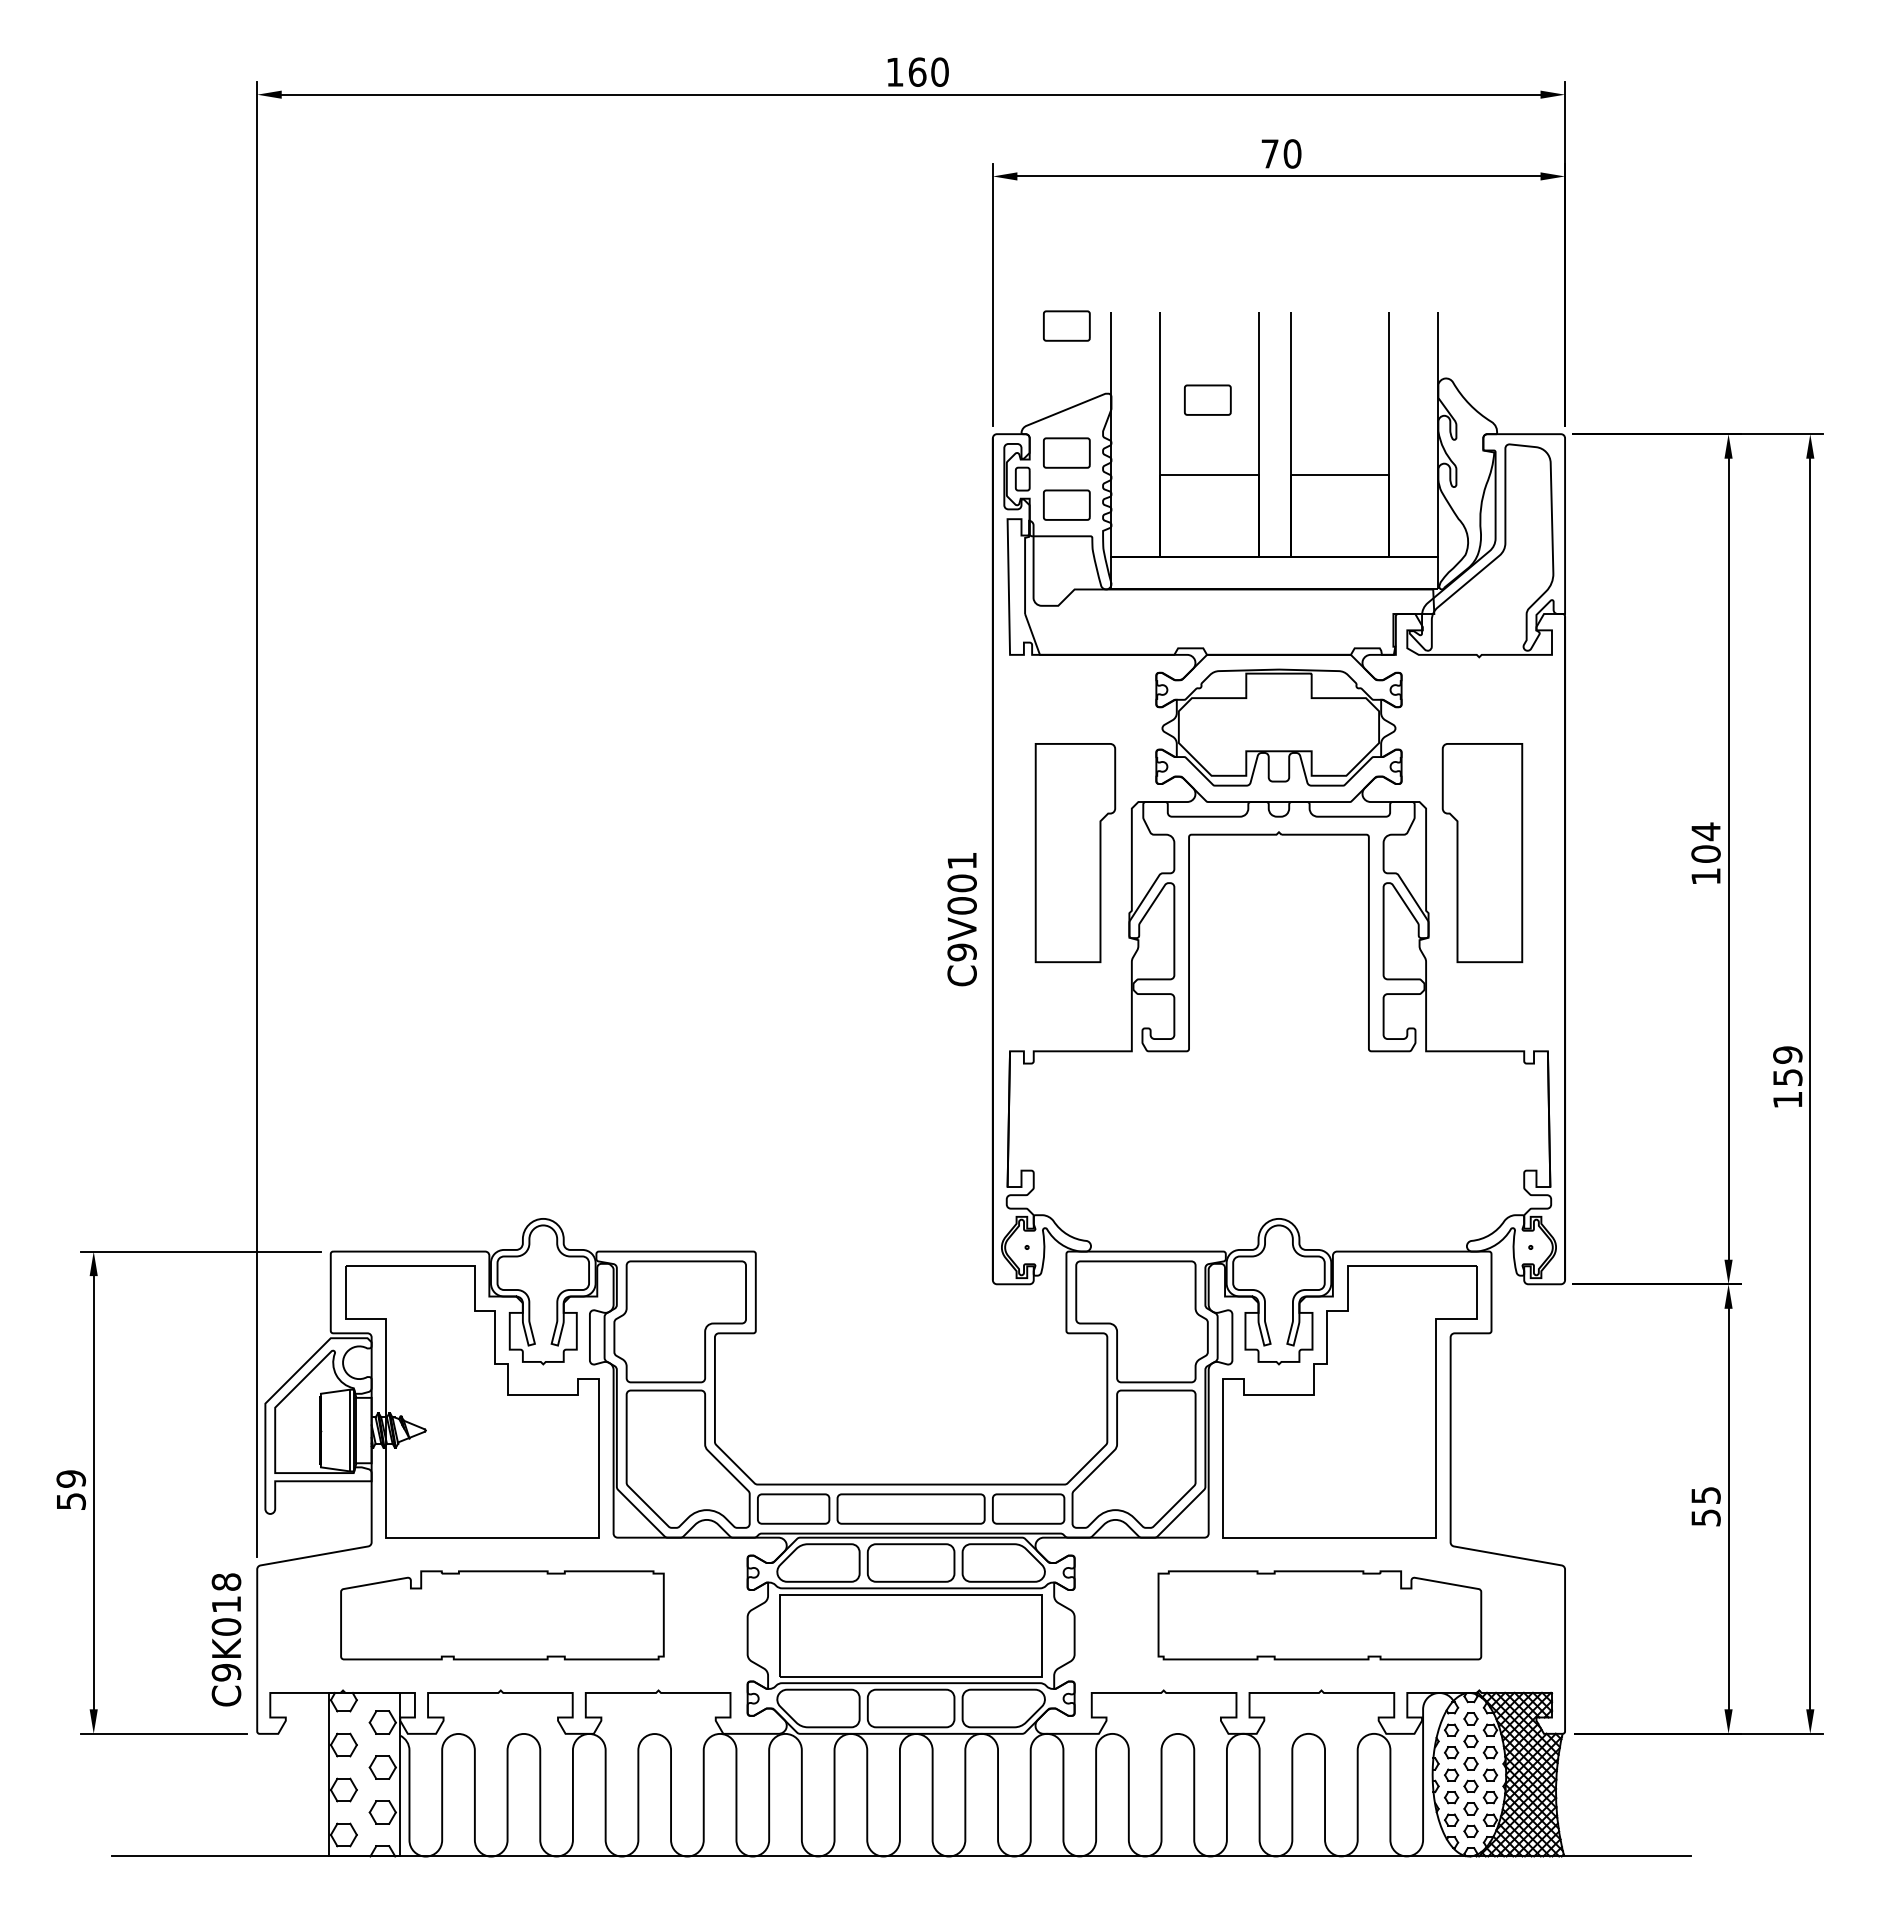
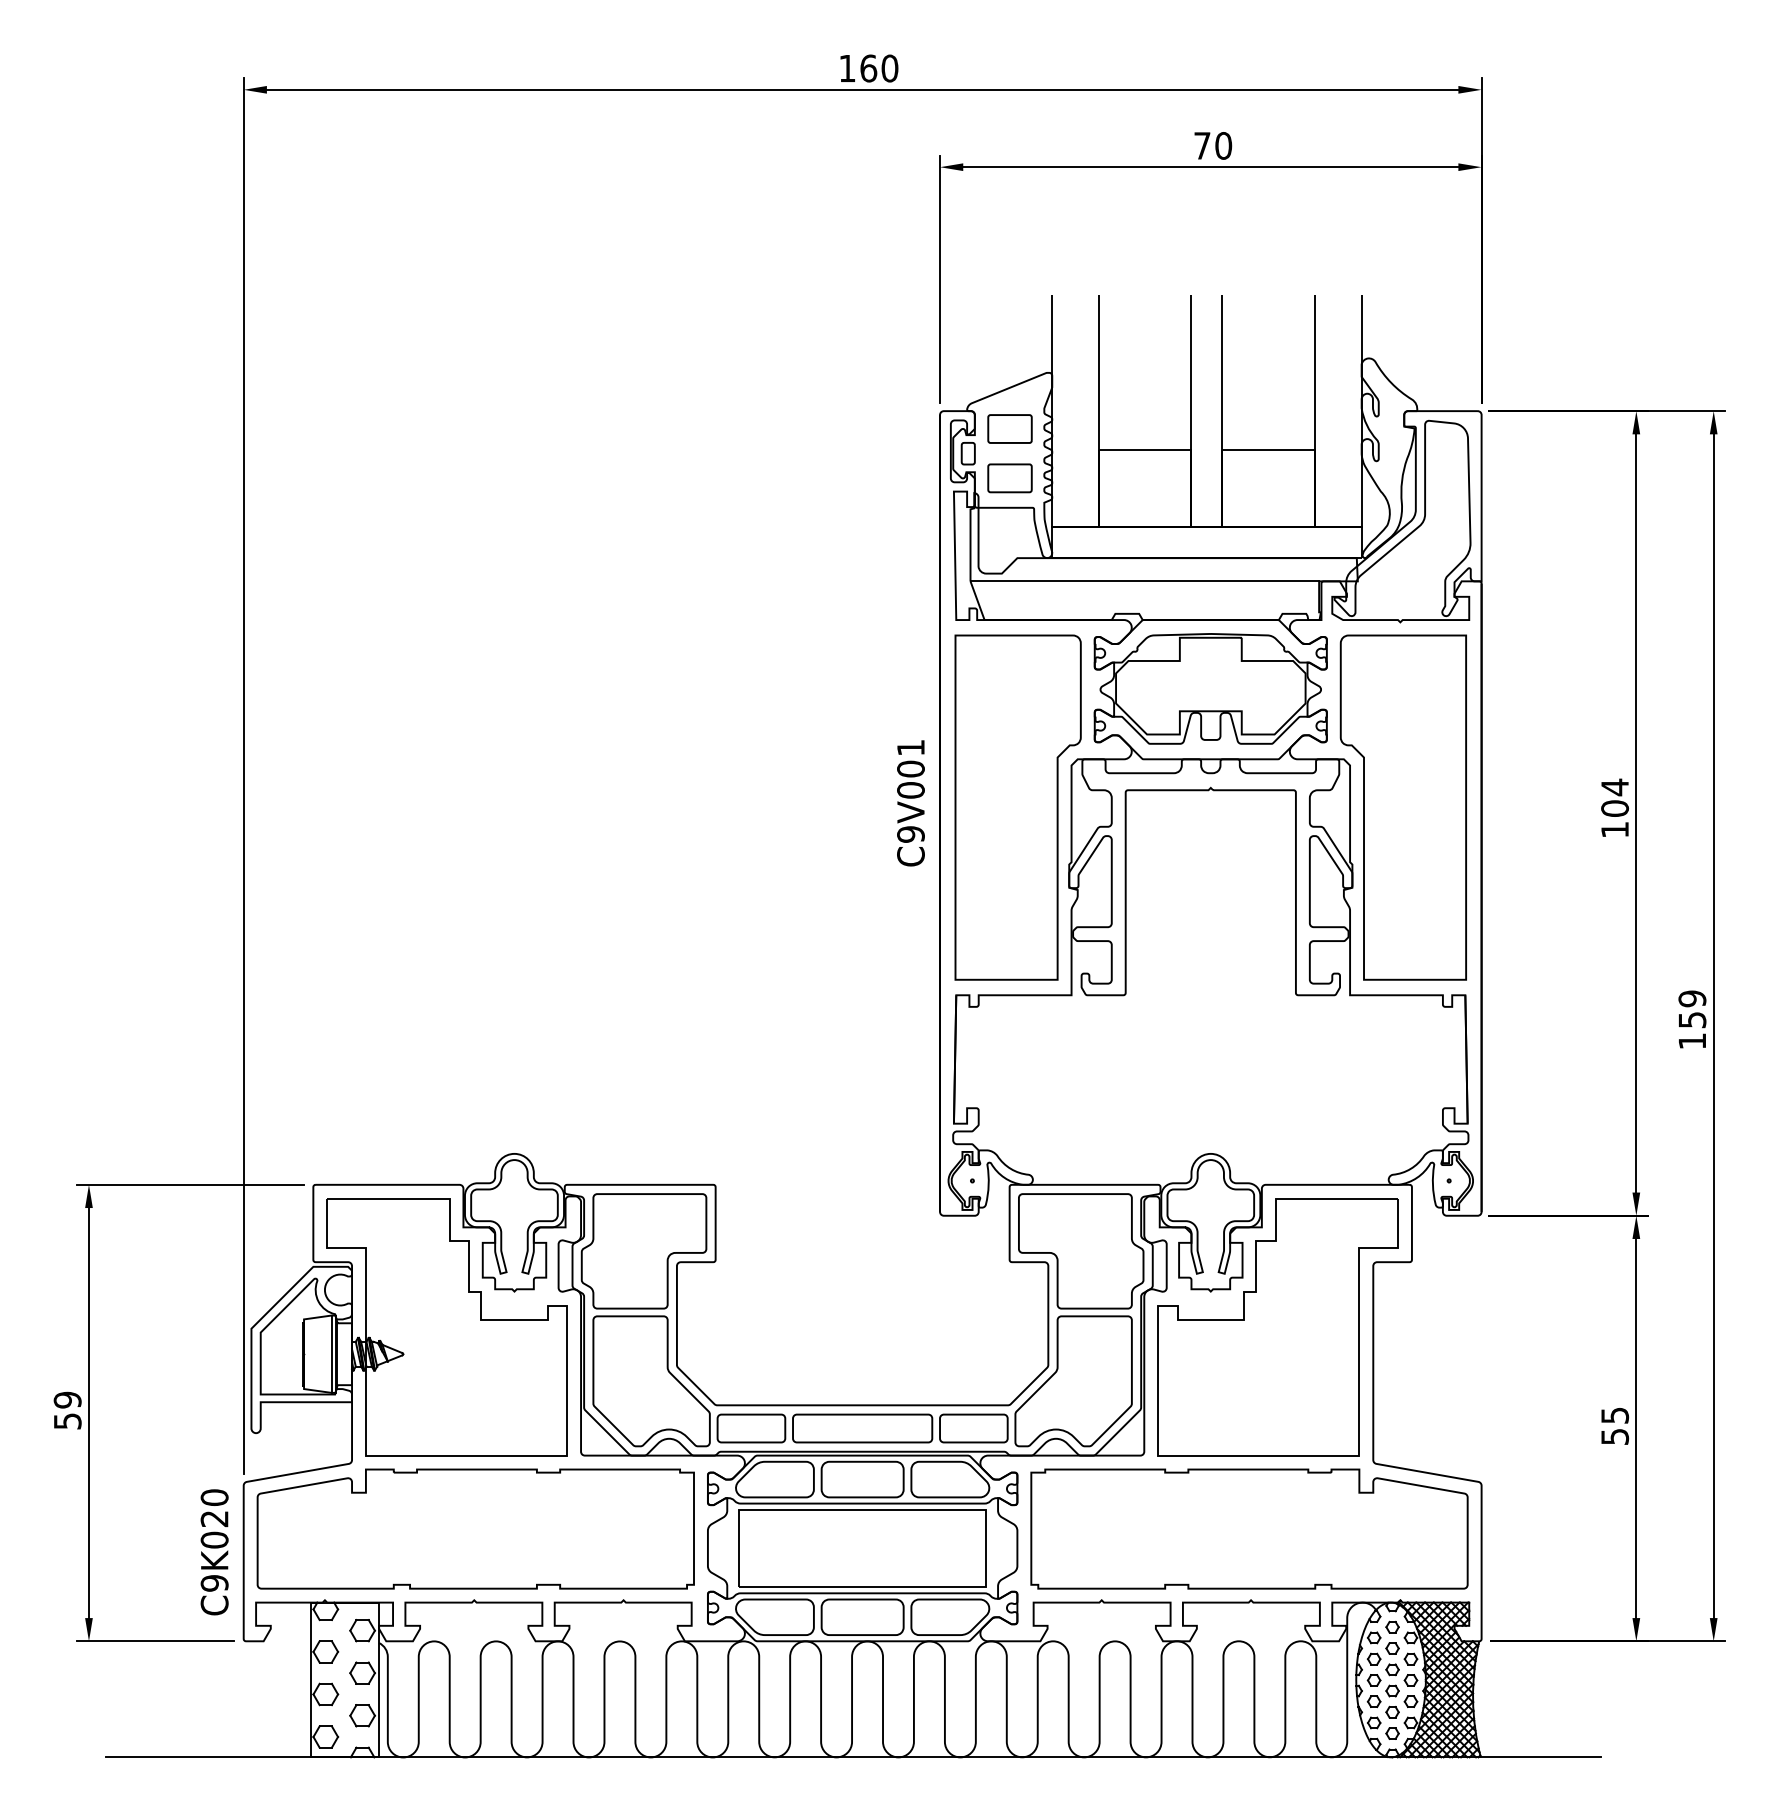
part: (1066, 325) -> (1009, 308), removed
part: (1207, 399) -> (1143, 378), removed
line: (1209, 614) -> (1145, 581), added
part: (1075, 852) -> (1018, 807), size x1.67
part: (1482, 852) -> (1403, 807), size x1.67
text: (961, 919) -> (910, 803), moved
text: (225, 1593) -> (213, 1508), C9K018 -> C9K020
part: (502, 1615) -> (475, 1529), size x1.43
part: (1319, 1615) -> (1249, 1529), size x1.43

